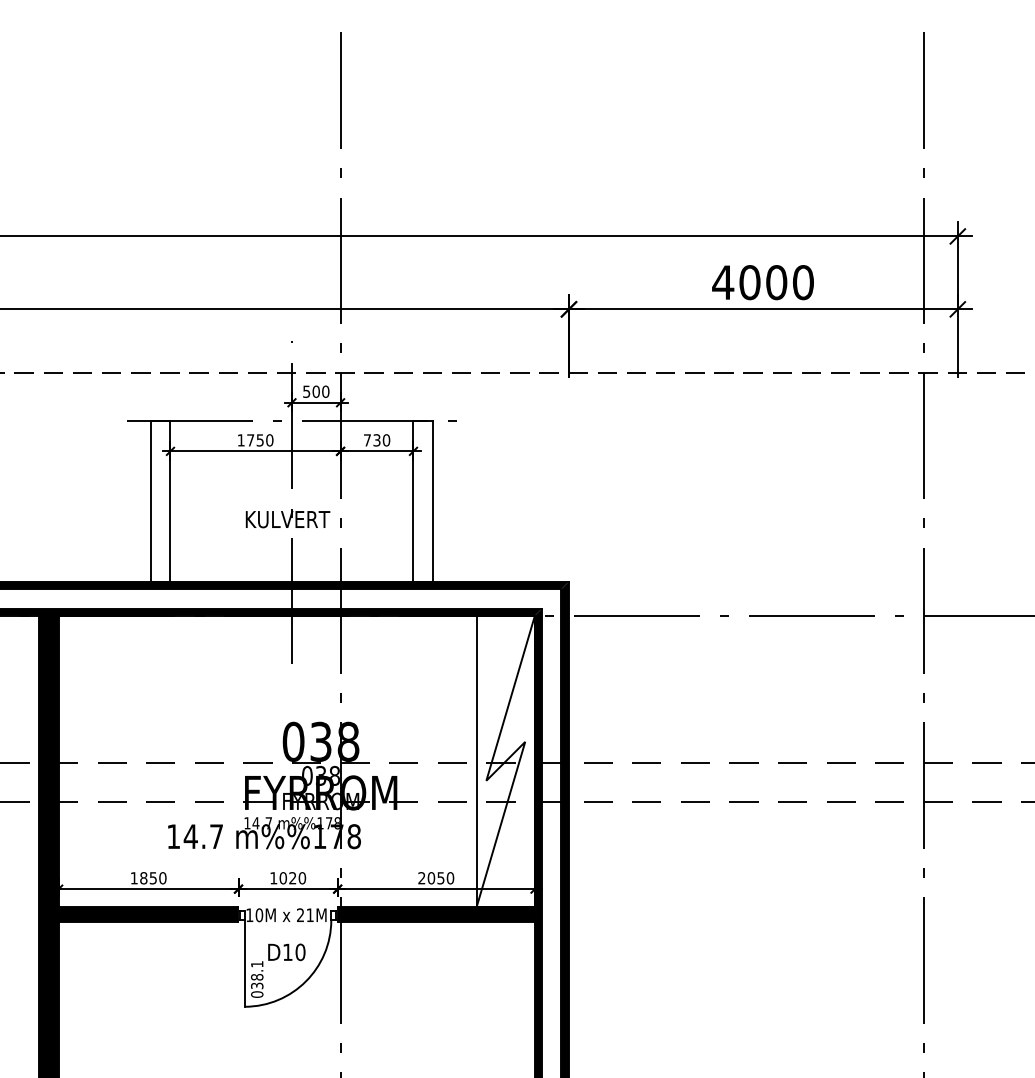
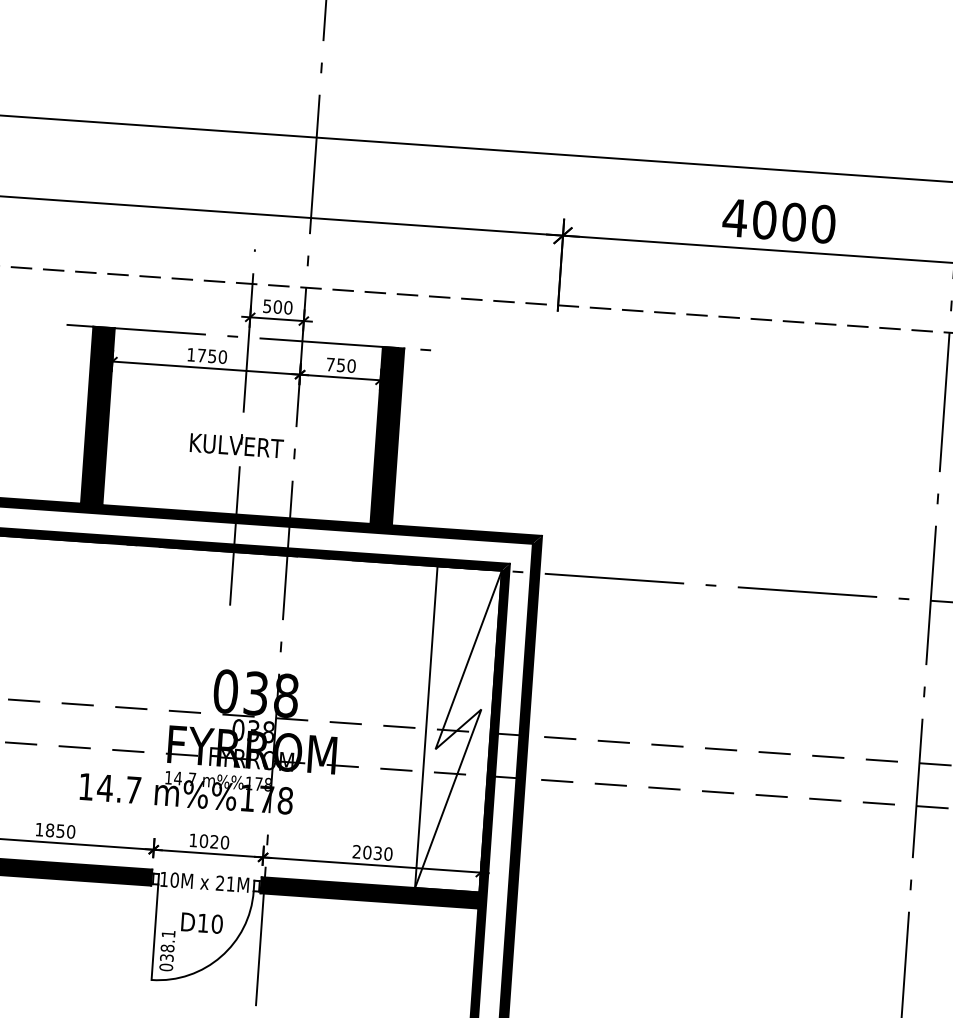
text: (376, 439) -> (340, 364), 730 -> 750
fill: (160, 501) -> (97, 416), added
fill: (422, 501) -> (386, 436), added
text: (440, 877) -> (377, 852), 2050 -> 2030

